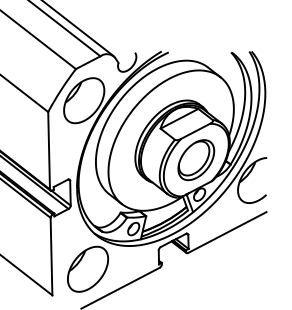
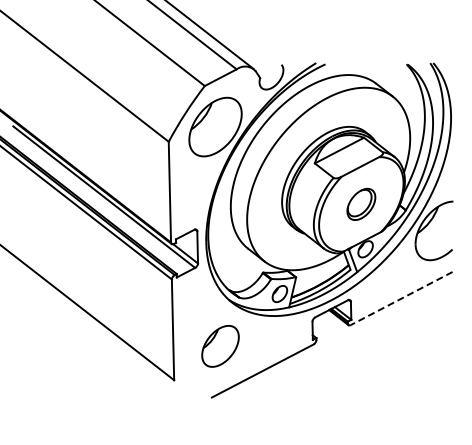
part: (196, 160) -> (361, 204), size x0.6
line: (227, 232) -> (401, 298), solid -> dashed
part: (88, 269) -> (220, 346), size x0.7

